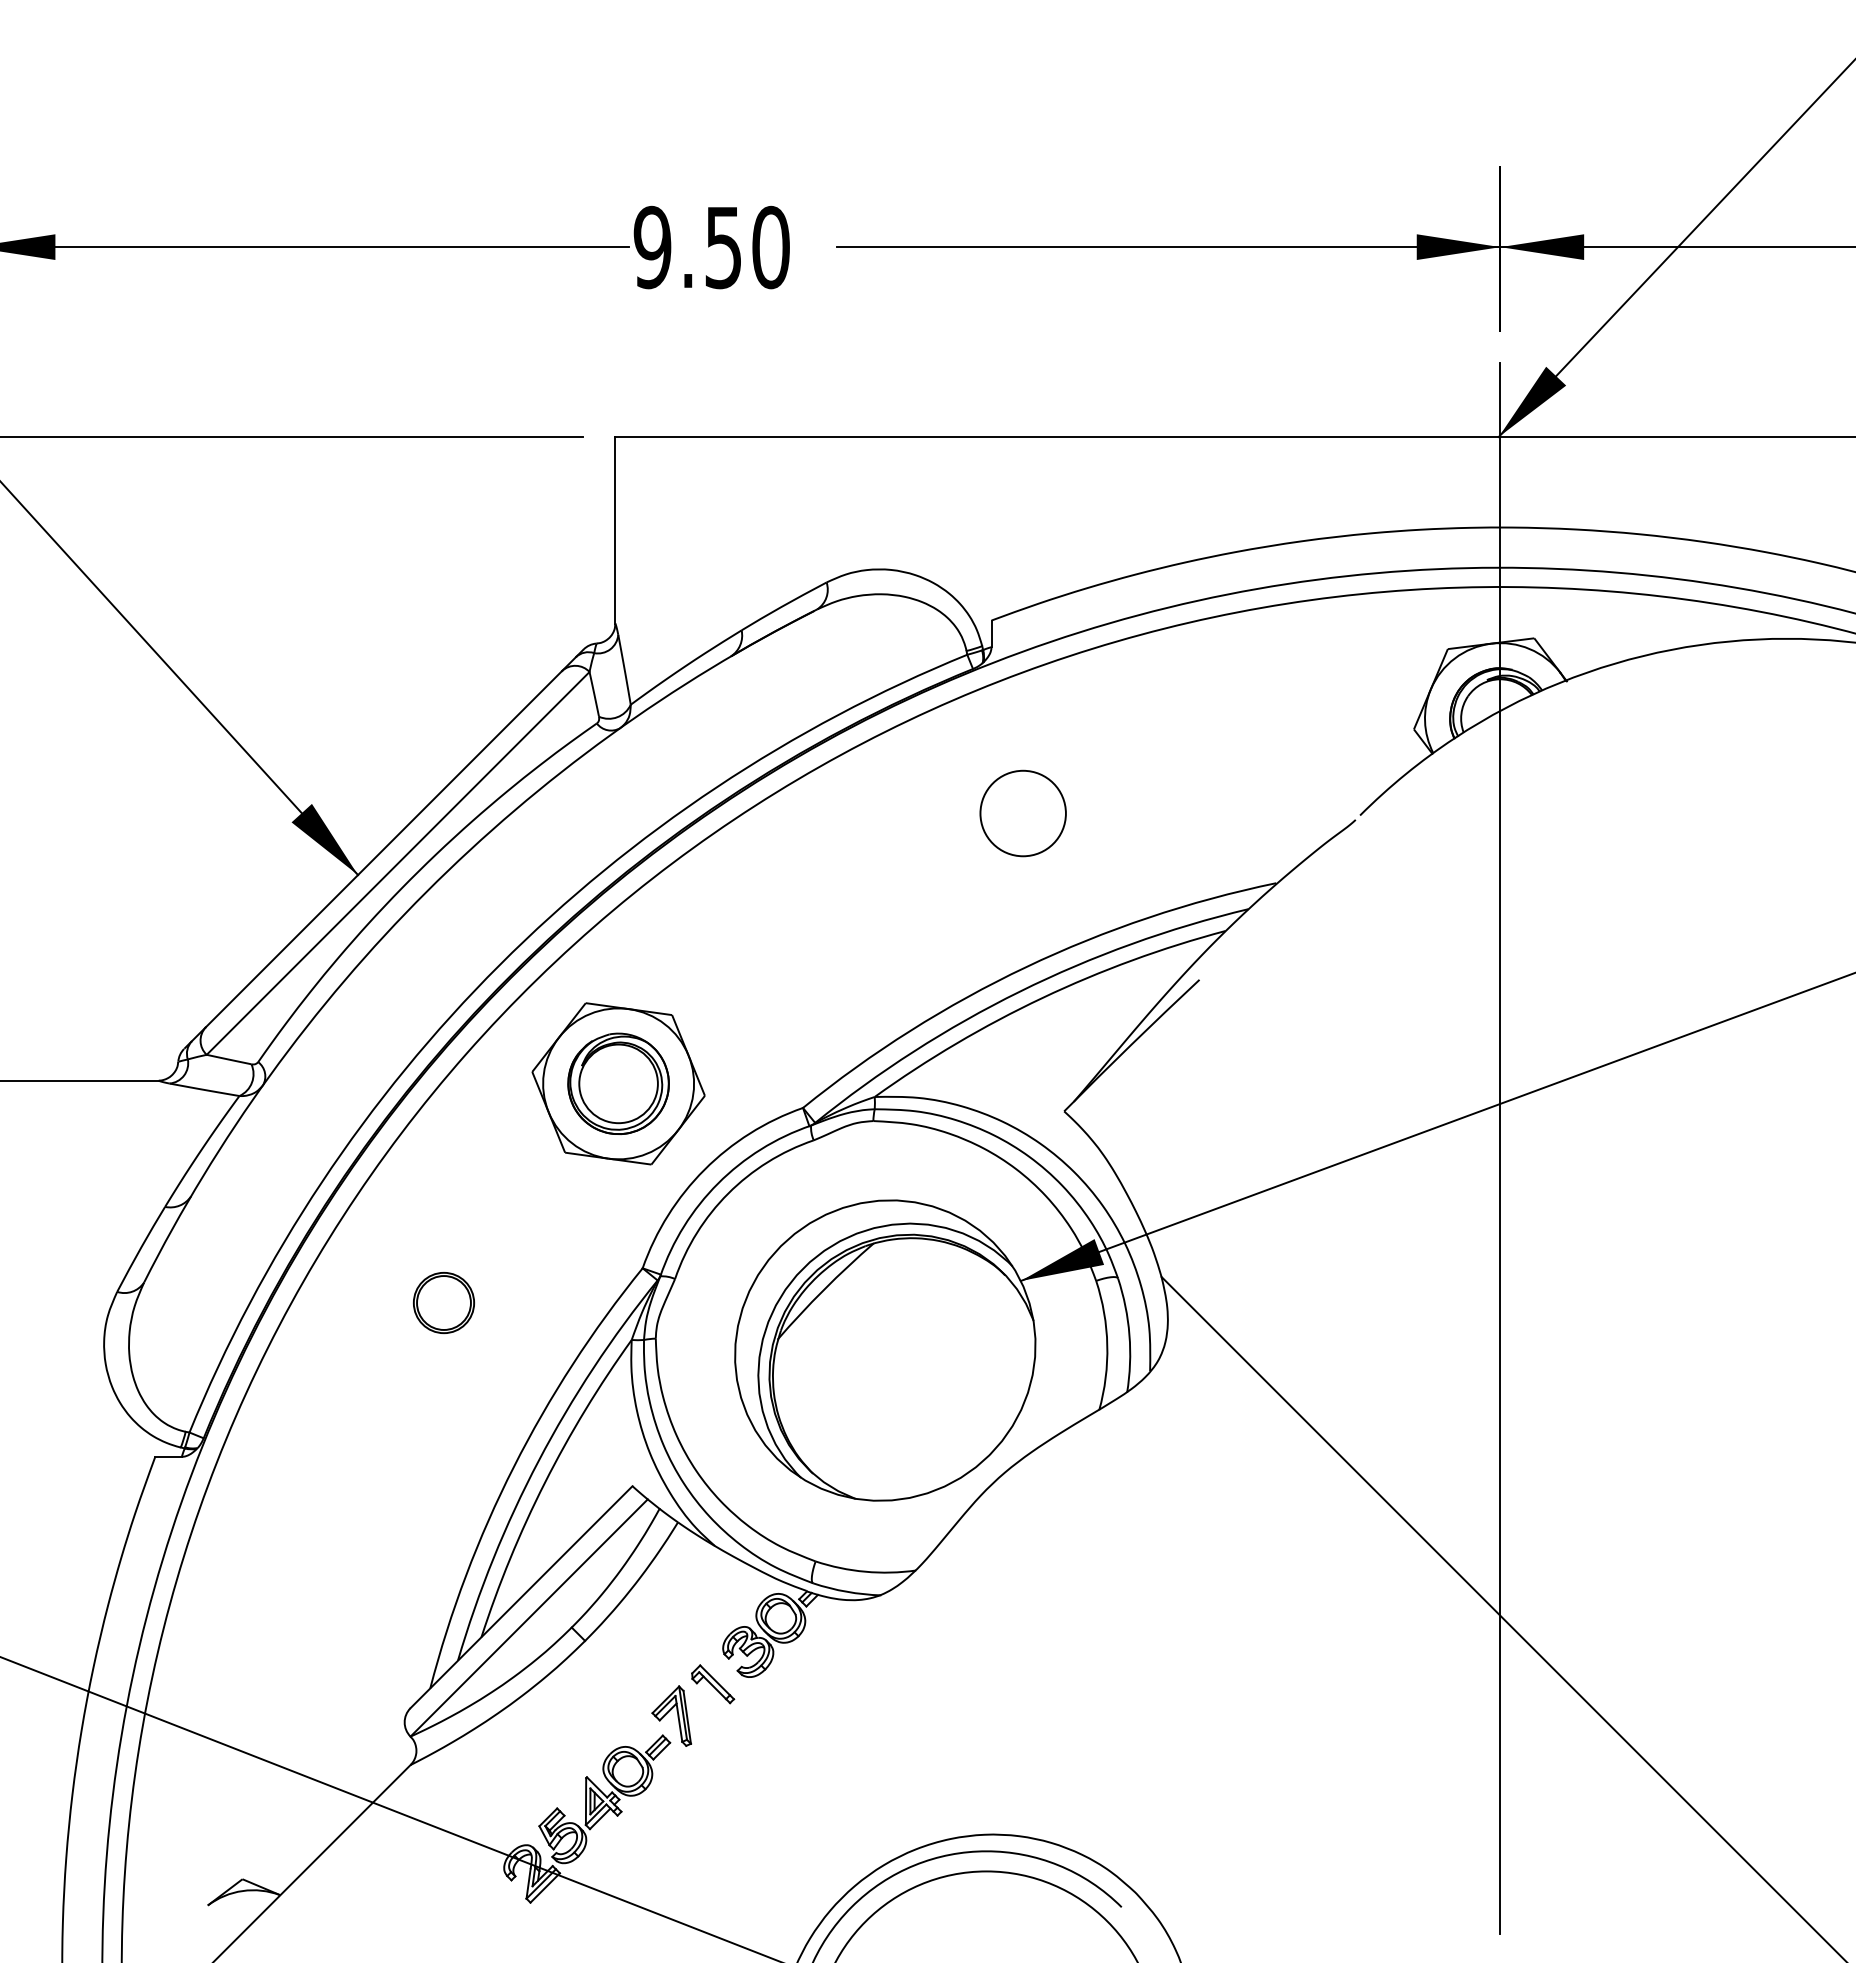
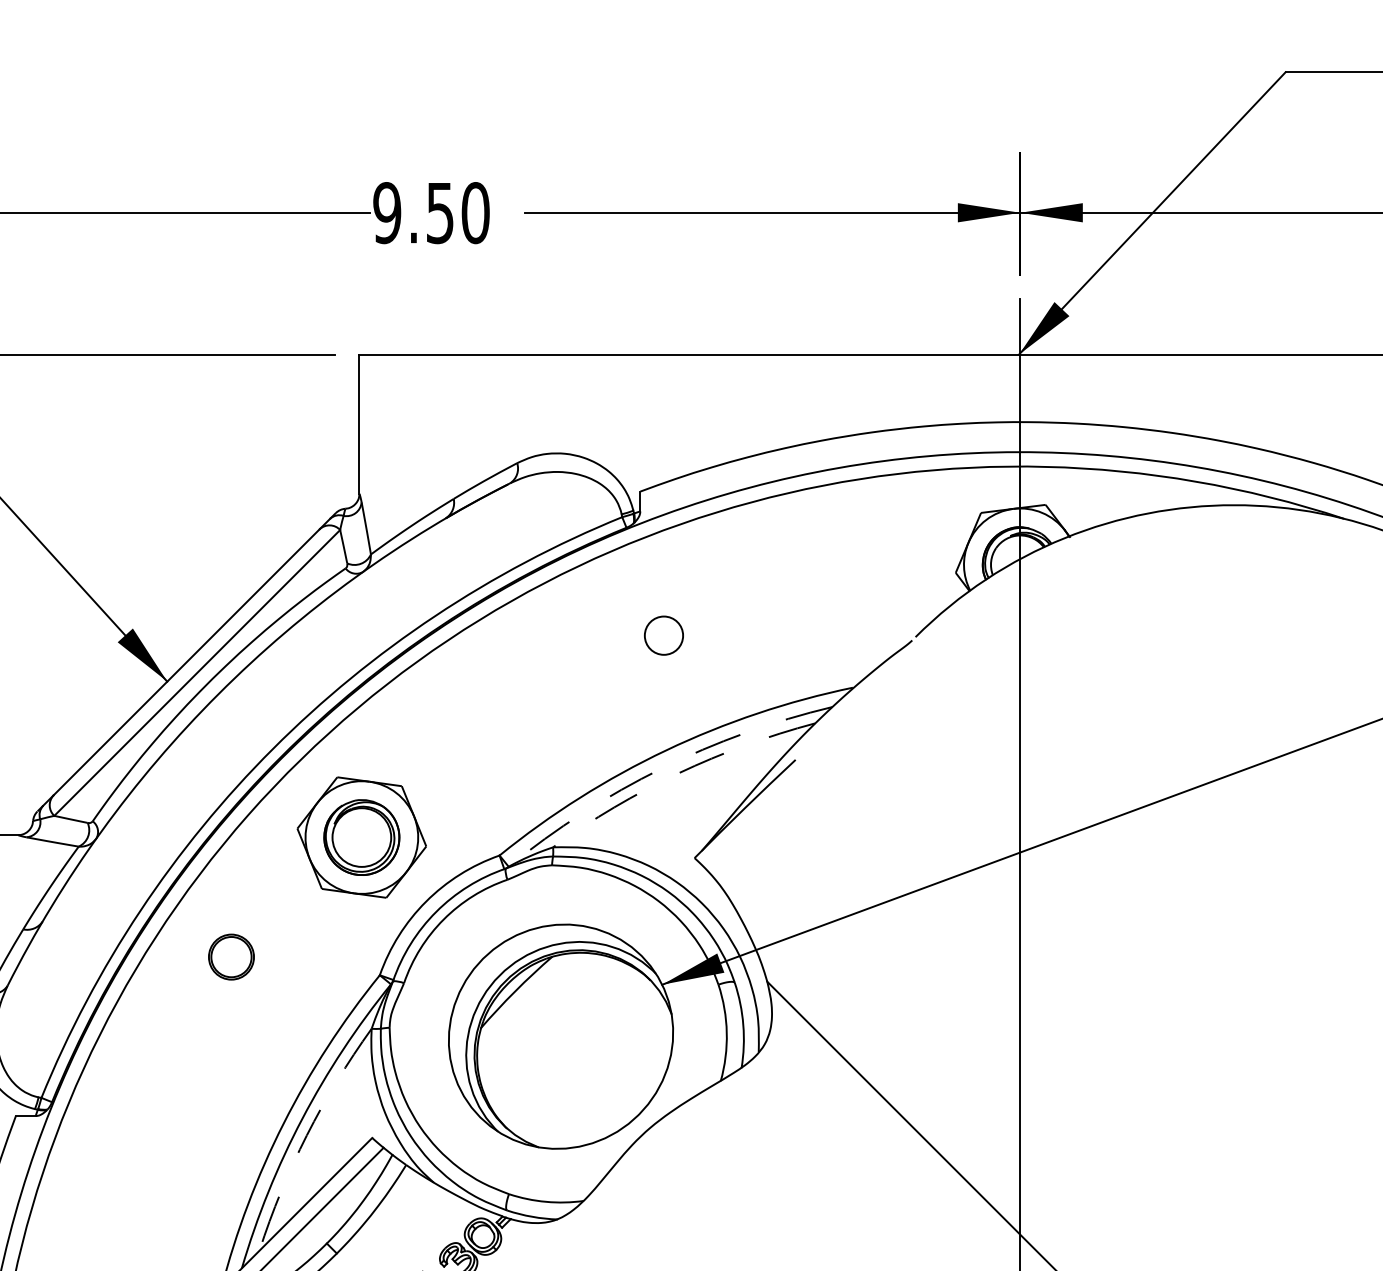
circle: (1022, 813) -> (663, 635), size x0.6
arc: (1019, 991) -> (661, 768), solid -> dashed
arc: (1042, 997) -> (678, 773), solid -> dashed
part: (443, 1303) -> (231, 957), moved
arc: (544, 1482) -> (306, 1135), solid -> dashed

